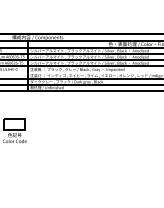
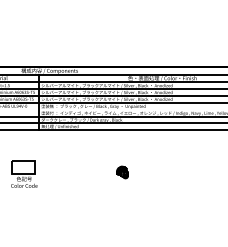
part: (103, 129) -> (122, 172), added

